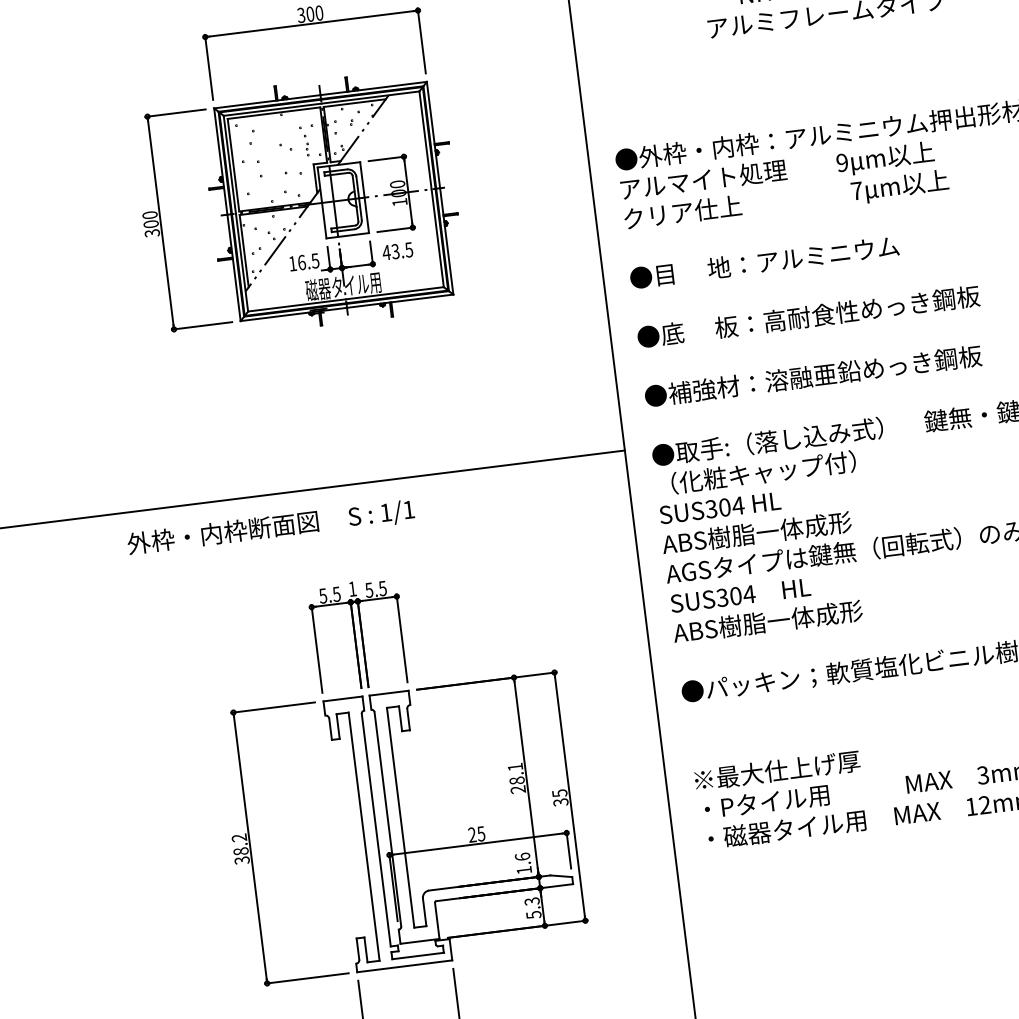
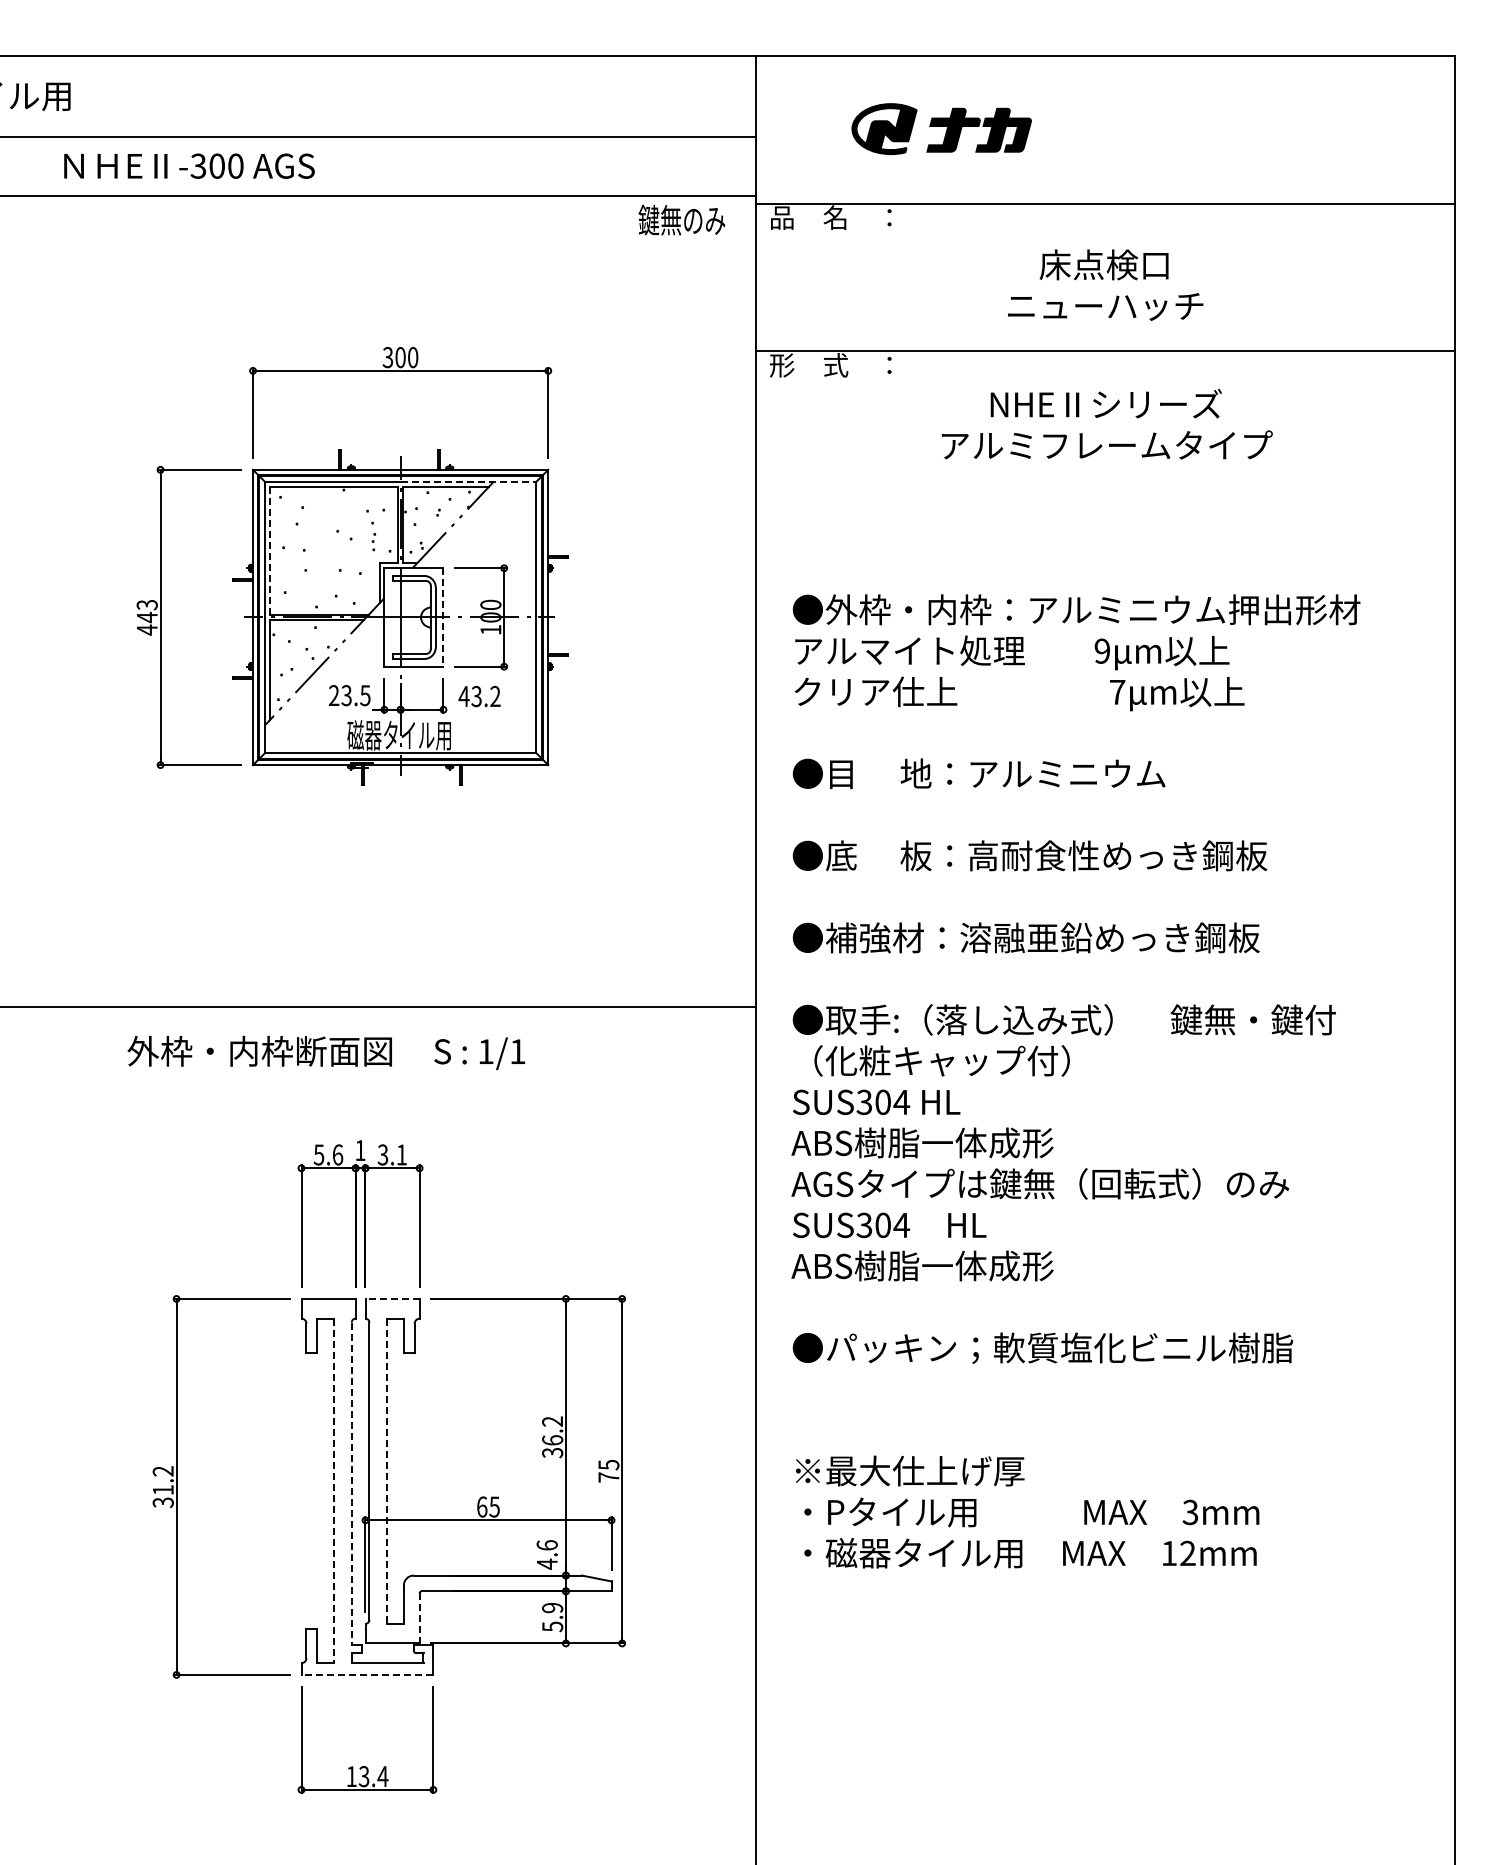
line: (370, 97) -> (468, 481), solid -> dashed
line: (233, 165) -> (269, 551), solid -> dashed
line: (364, 197) -> (443, 617), solid -> dashed
text: (150, 224) -> (146, 617), 300 -> 443
text: (409, 249) -> (495, 696), 43.5 -> 43.2
text: (297, 263) -> (340, 695), 16.5 -> 23.5
text: (271, 527) -> (326, 1052), moved
text: (376, 589) -> (392, 1154), 5.5 -> 3.1
text: (336, 594) -> (337, 1154), 5.5 -> 5.6
line: (389, 692) -> (392, 1298), solid -> dashed
text: (516, 778) -> (552, 1437), 28.1 -> 36.2
text: (560, 802) -> (608, 1477), 35 -> 75
line: (400, 817) -> (387, 1471), solid -> dashed
line: (376, 830) -> (351, 1484), solid -> dashed
text: (472, 834) -> (482, 1506), 25 -> 65
line: (364, 837) -> (334, 1491), solid -> dashed
text: (240, 851) -> (162, 1489), 38.2 -> 31.2
text: (524, 869) -> (547, 1563), 1.6 -> 4.6
text: (532, 901) -> (552, 1608), 5.3 -> 5.9
line: (437, 920) -> (419, 1618), solid -> dashed
line: (404, 965) -> (367, 1674), solid -> dashed

